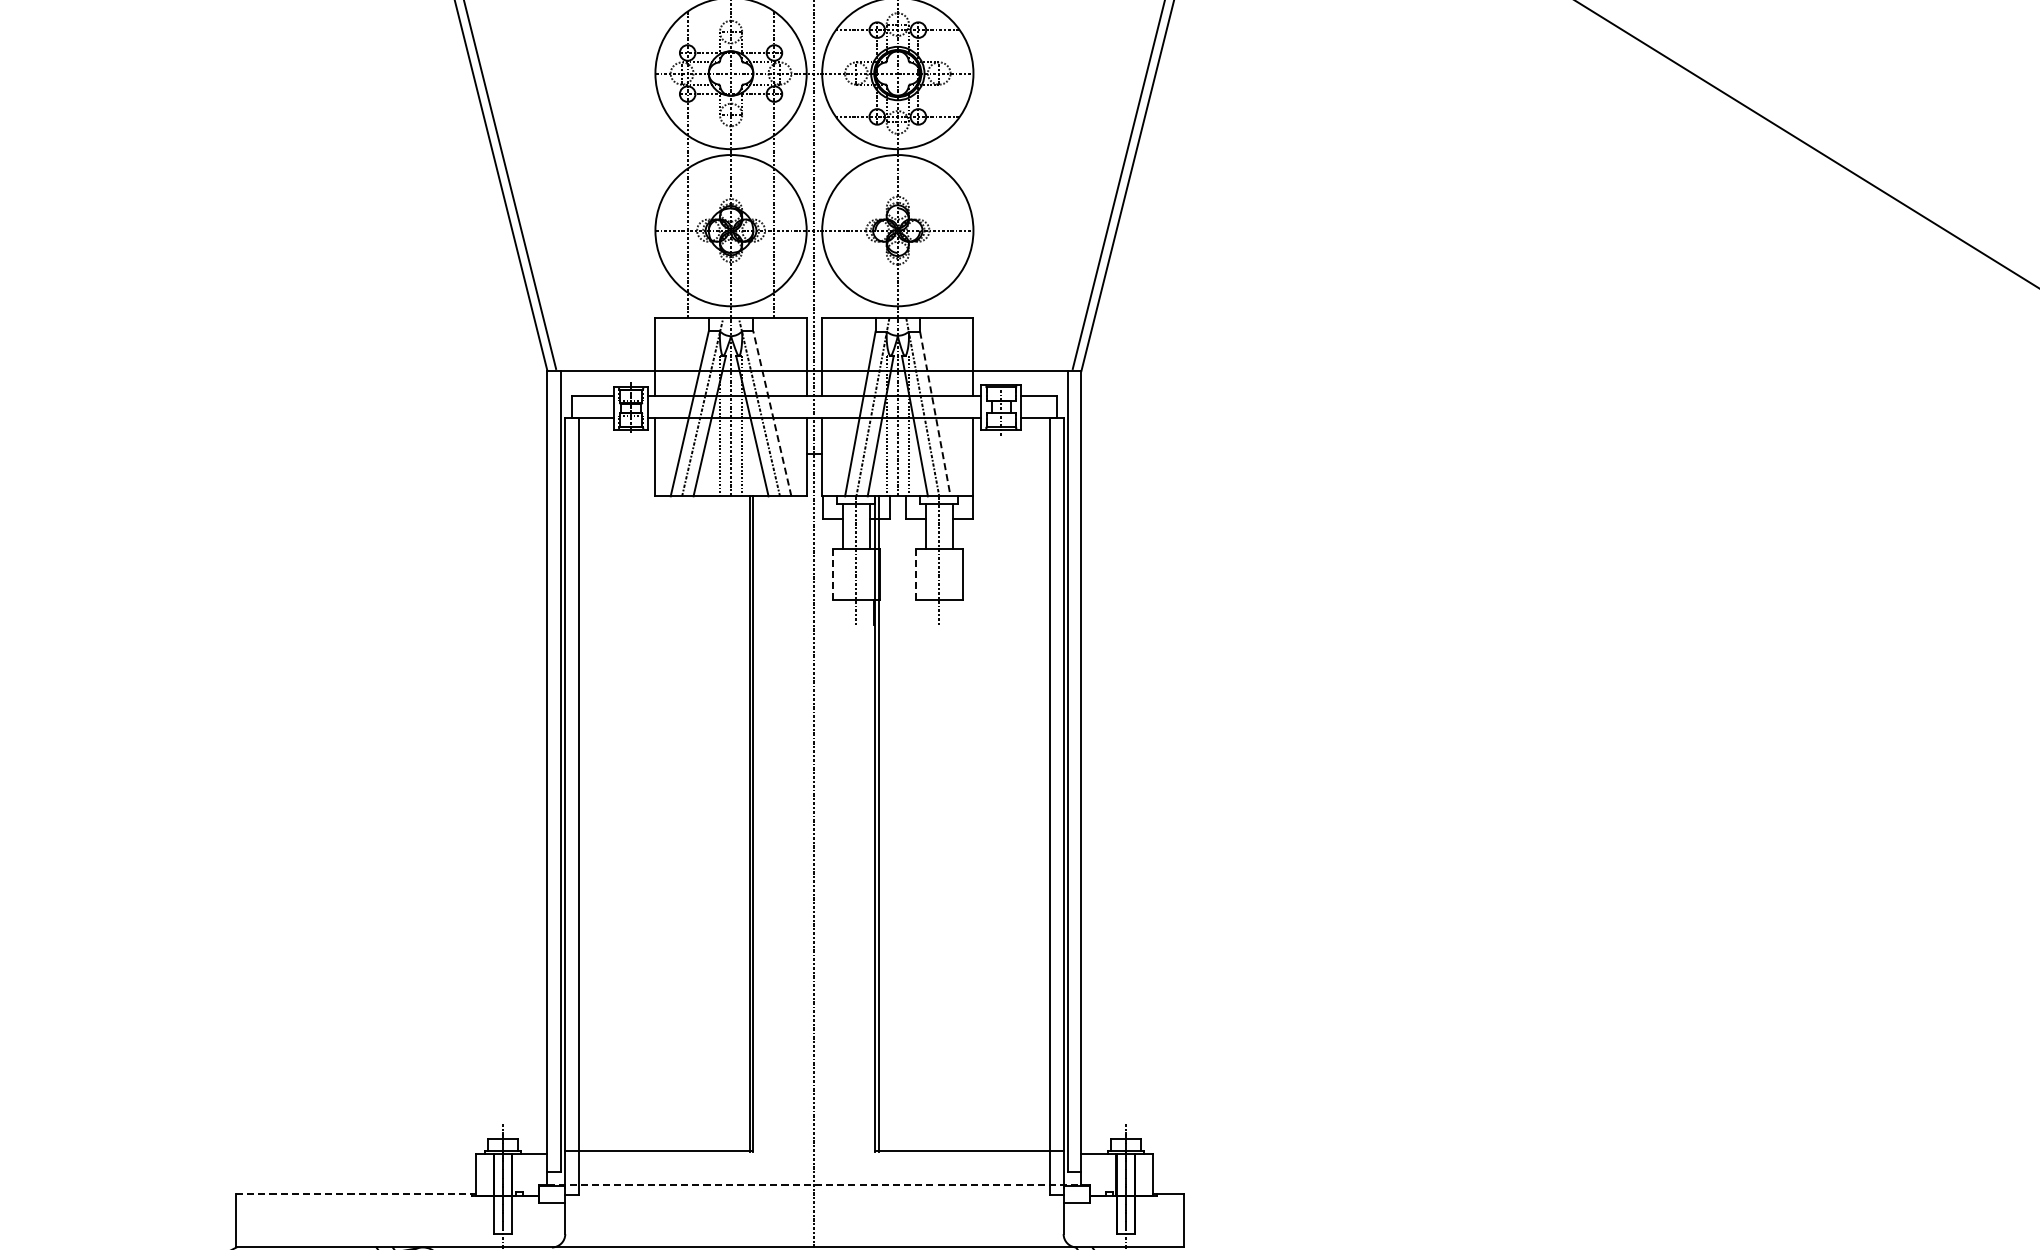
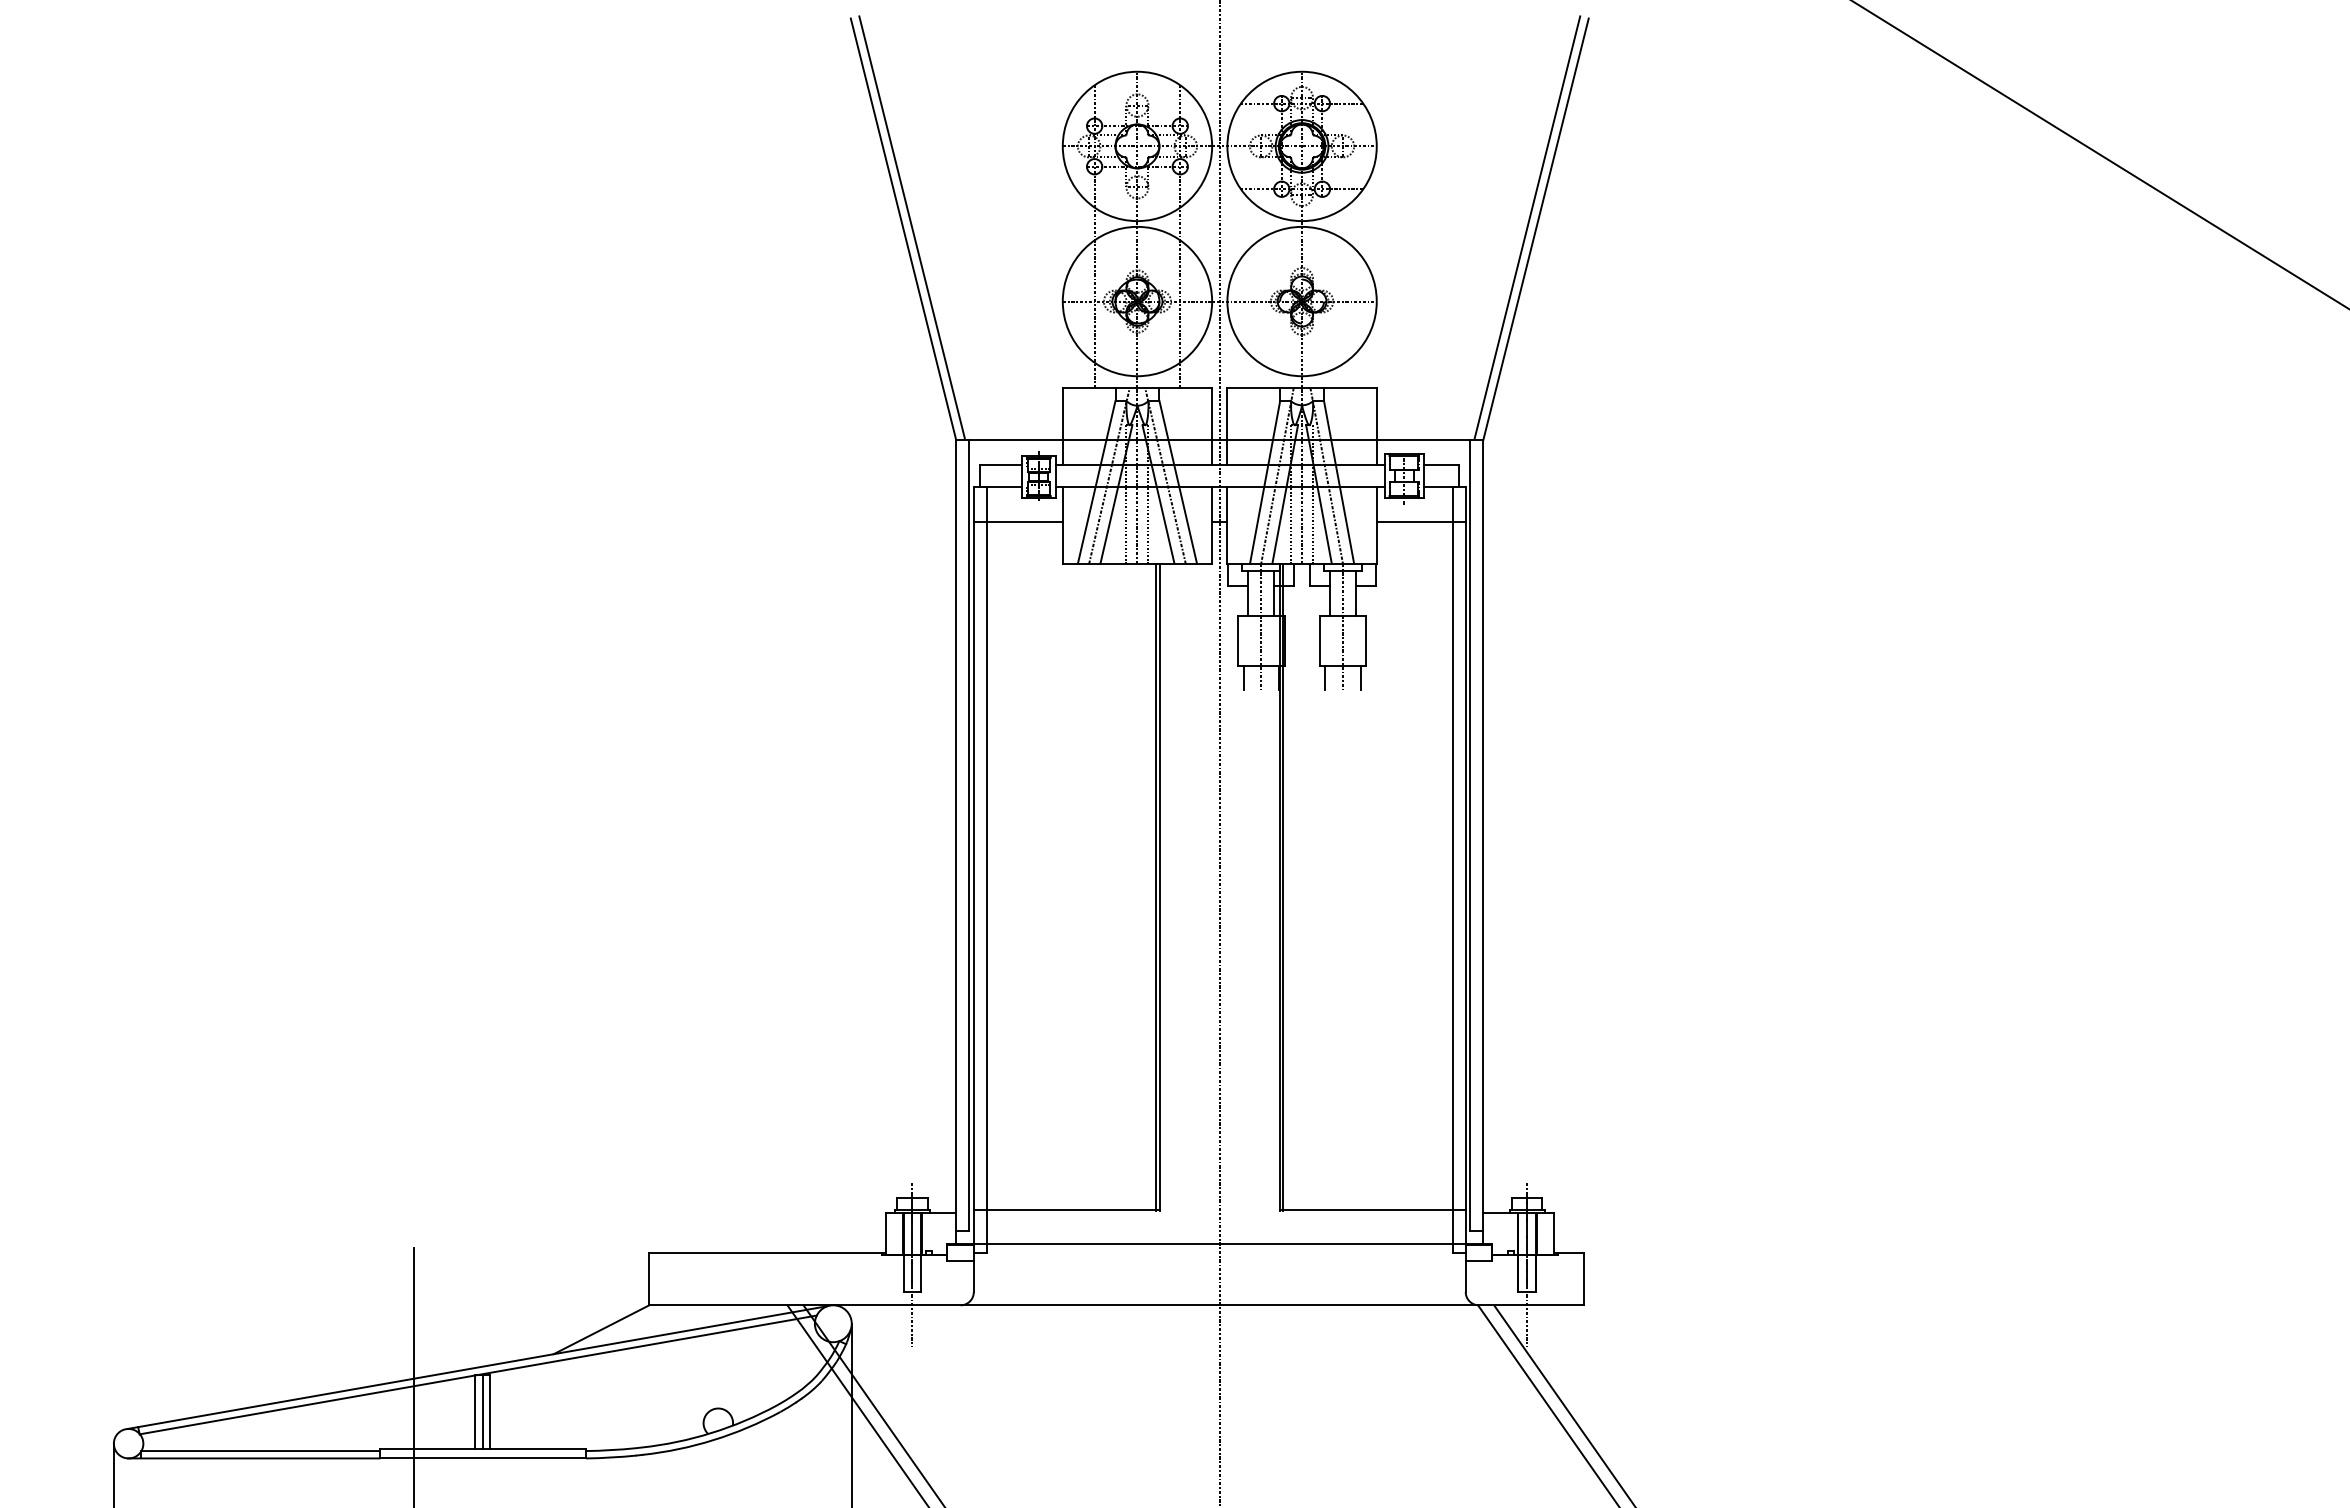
line: (772, 413) -> (1178, 482), dashed -> solid
line: (935, 413) -> (1339, 482), dashed -> solid
line: (609, 454) -> (1017, 522), added
line: (1017, 454) -> (1420, 522), added
line: (832, 575) -> (1237, 641), dashed -> solid
line: (915, 575) -> (1319, 641), dashed -> solid
line: (838, 612) -> (1243, 678), added
line: (921, 612) -> (1325, 678), added
line: (957, 612) -> (1360, 678), added
line: (814, 1184) -> (1219, 1243), dashed -> solid
line: (356, 1193) -> (767, 1252), dashed -> solid

